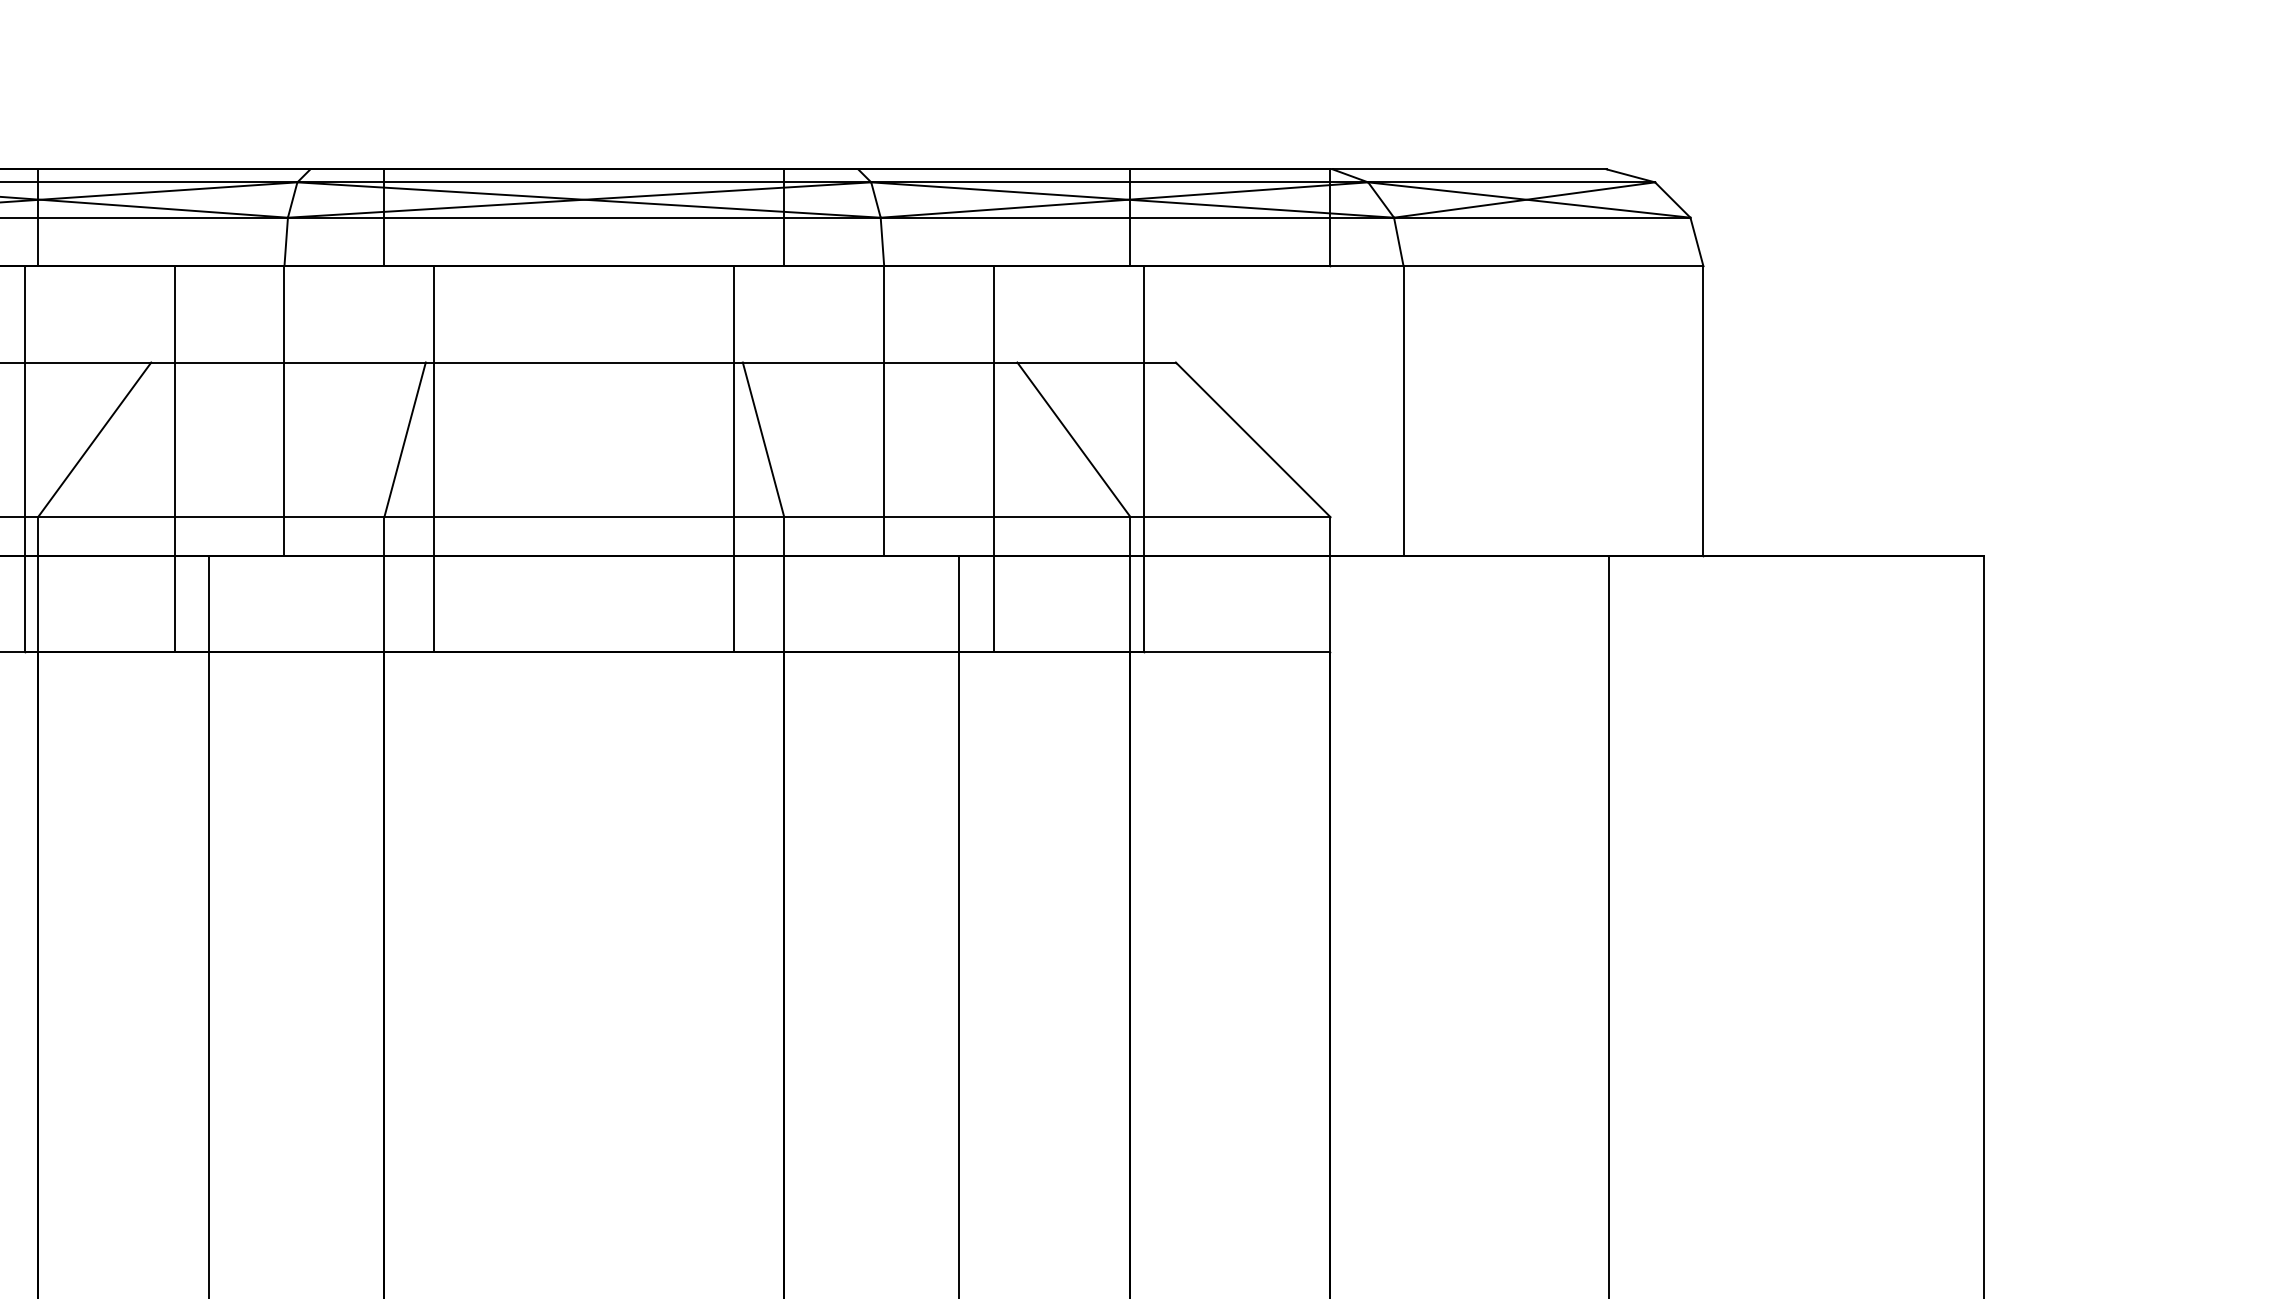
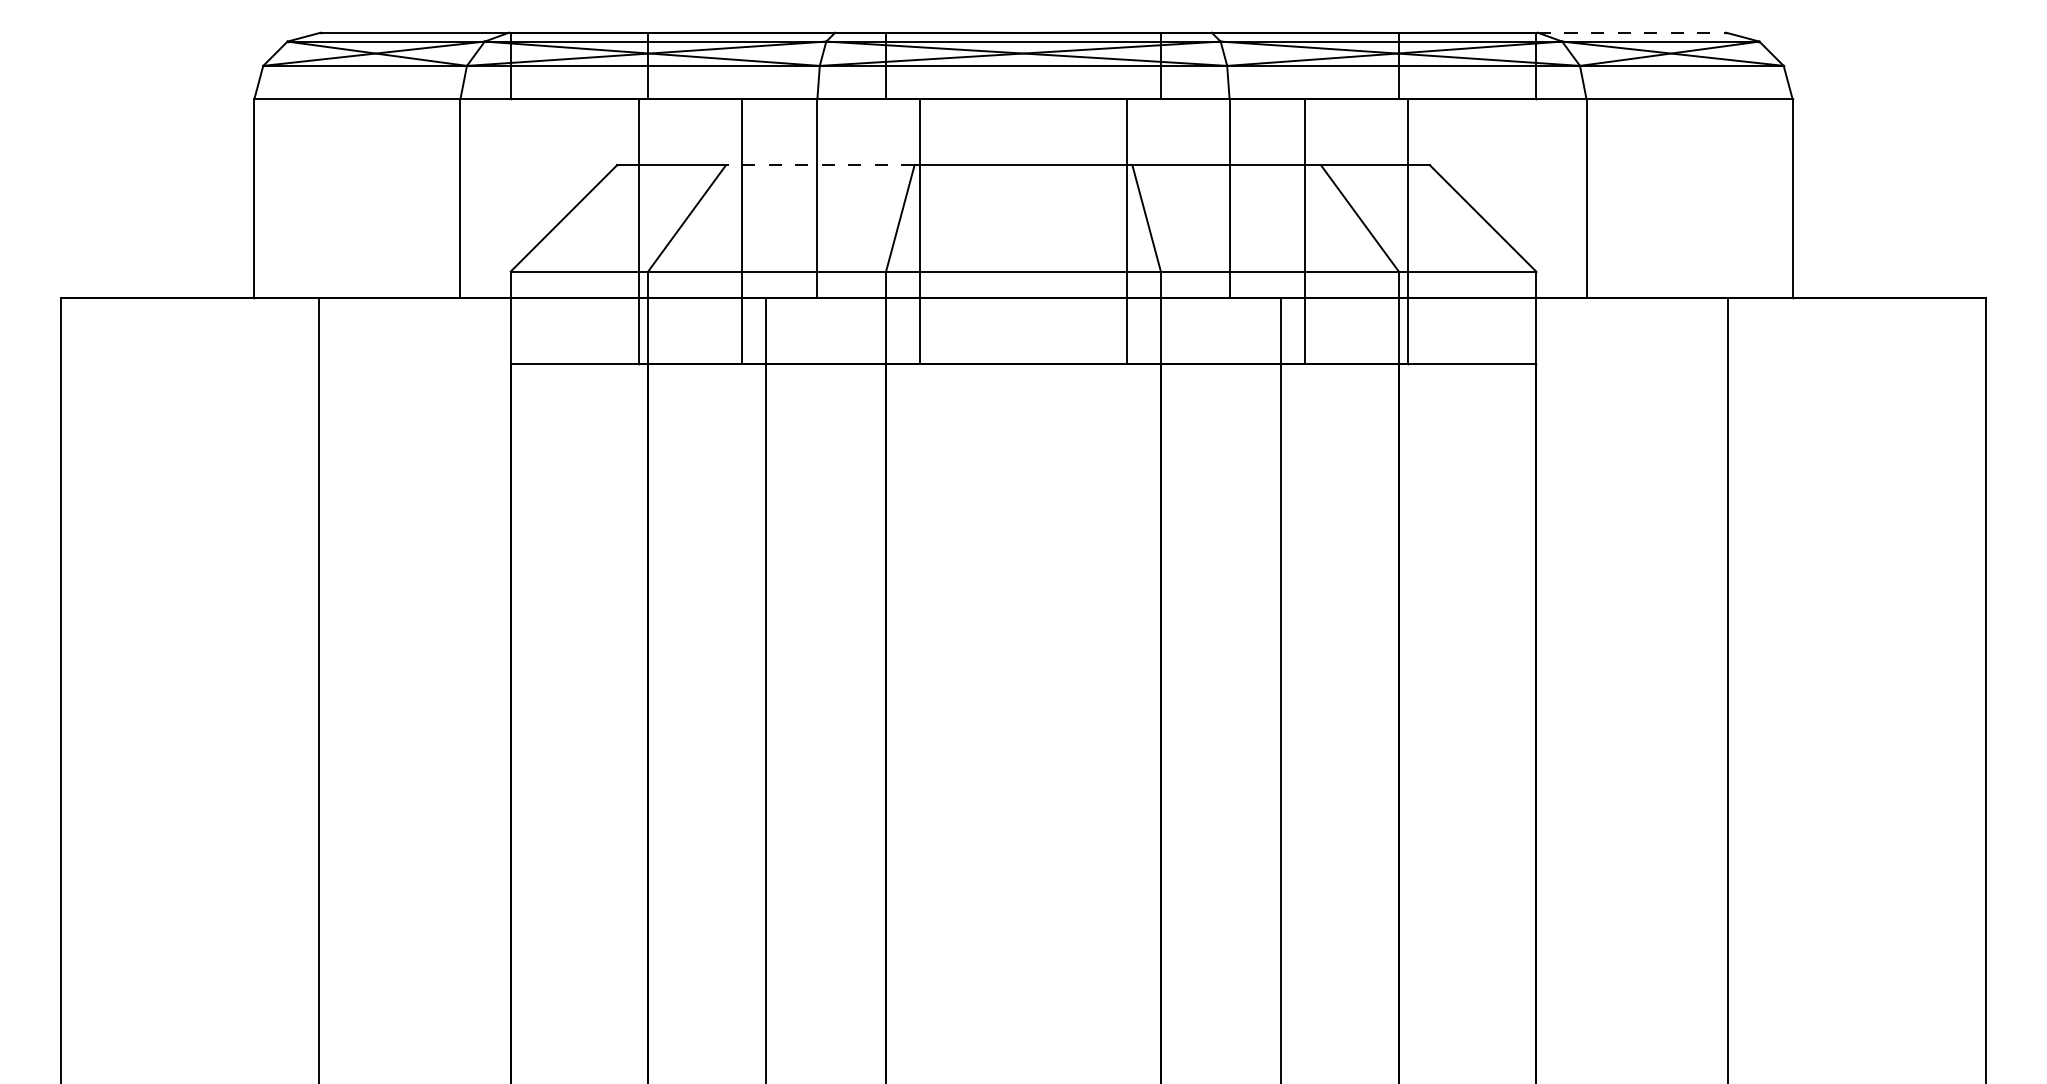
line: (1470, 169) -> (1632, 32), solid -> dashed
line: (287, 362) -> (819, 165), solid -> dashed

